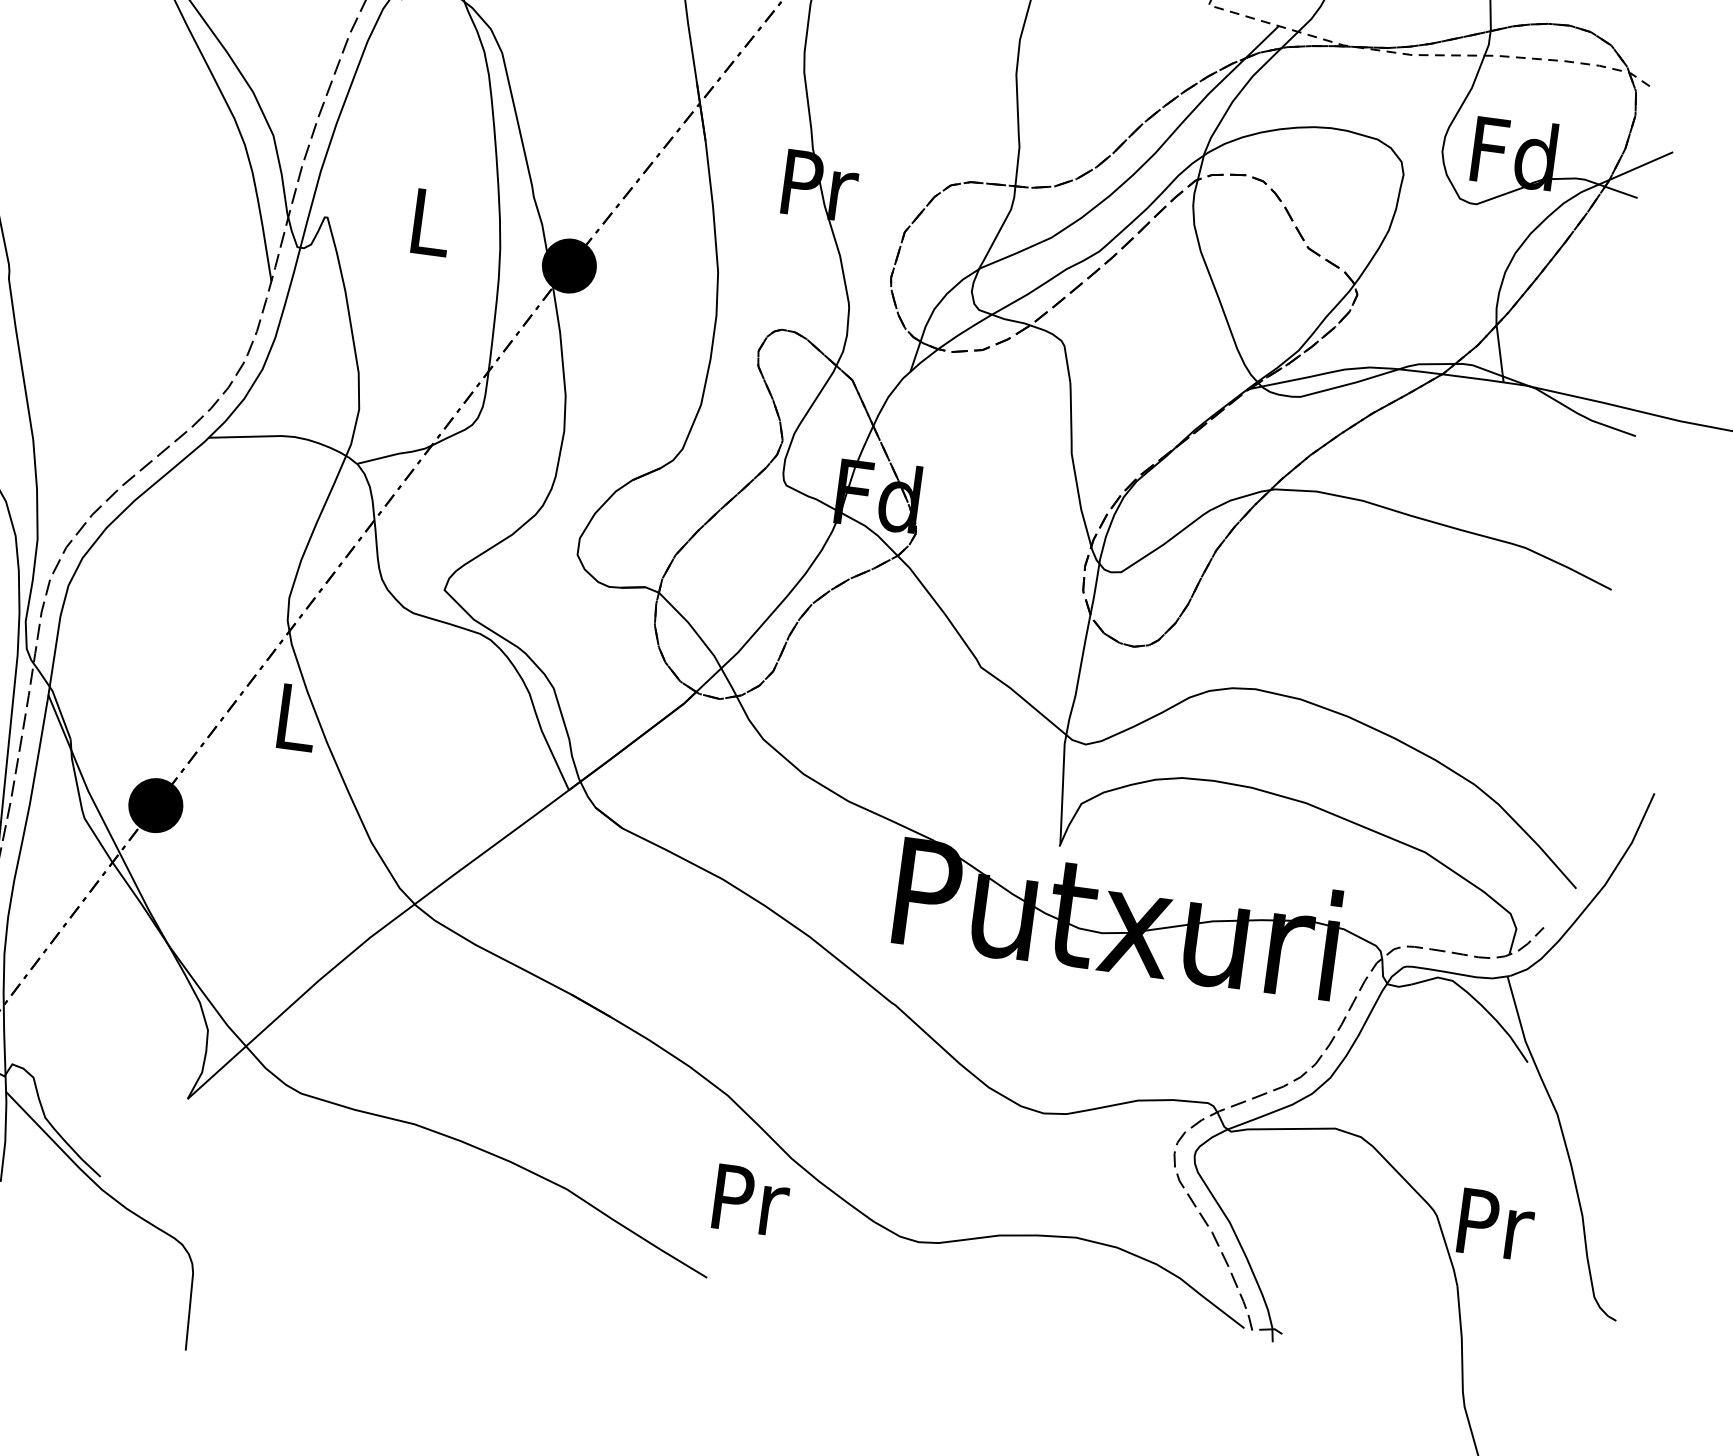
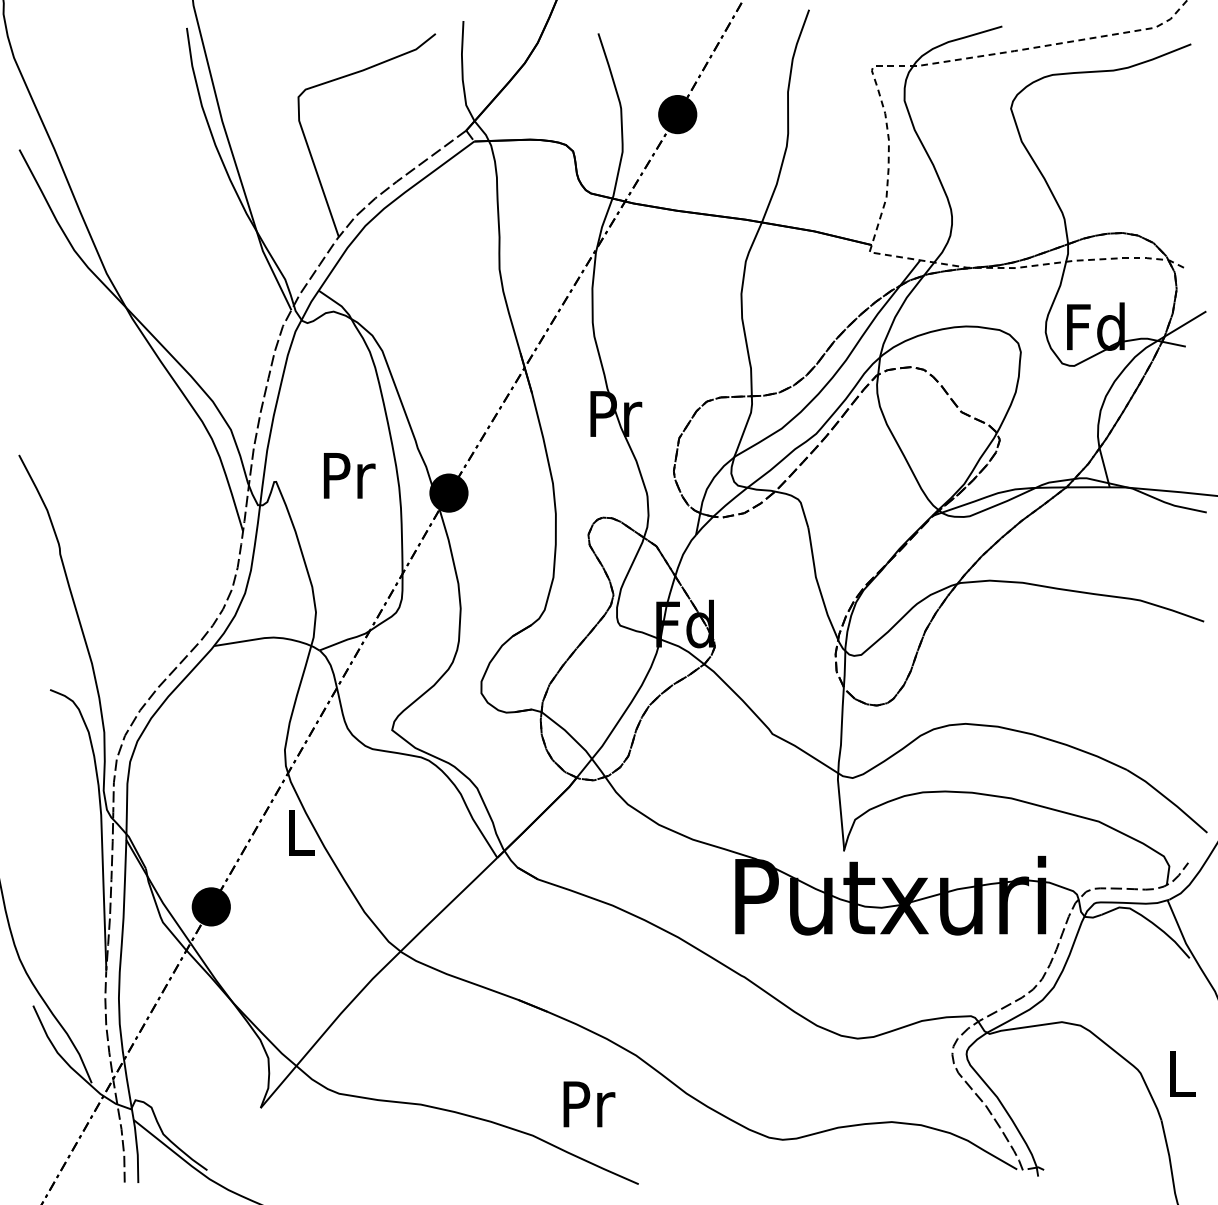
text: (432, 222) -> (349, 475), L -> Pr
text: (751, 1200) -> (589, 1104), moved
text: (1495, 1223) -> (1182, 1073), Pr -> L

